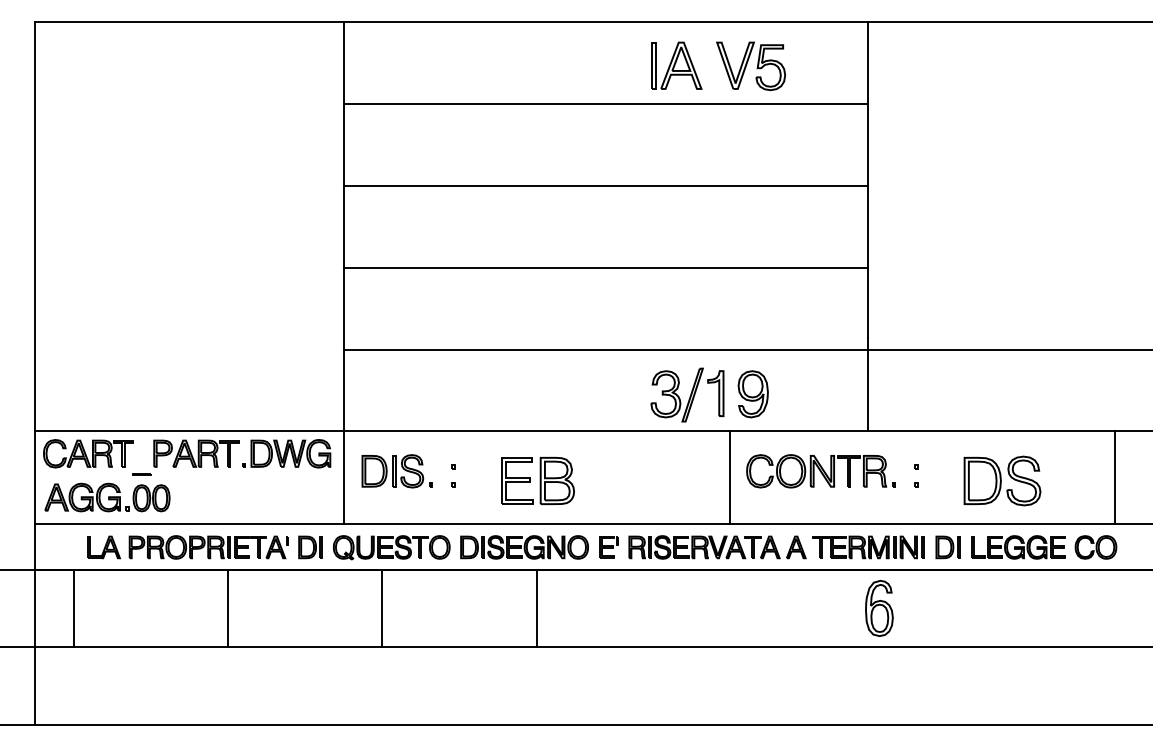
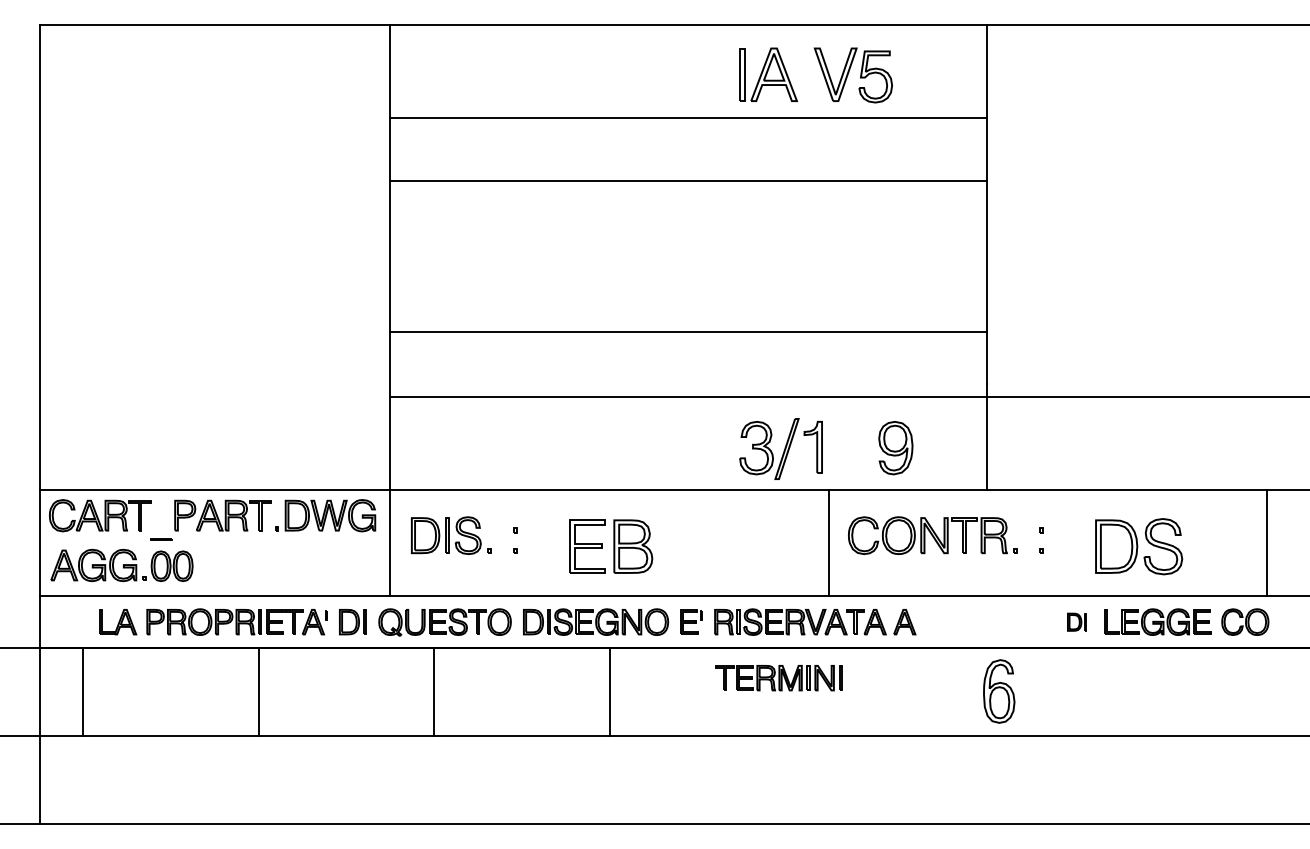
line: (605, 186) -> (688, 181), moved
line: (605, 267) -> (688, 332), moved
part: (752, 394) -> (895, 448), moved
part: (868, 547) -> (778, 678), moved
part: (947, 547) -> (1076, 622), size x0.7

